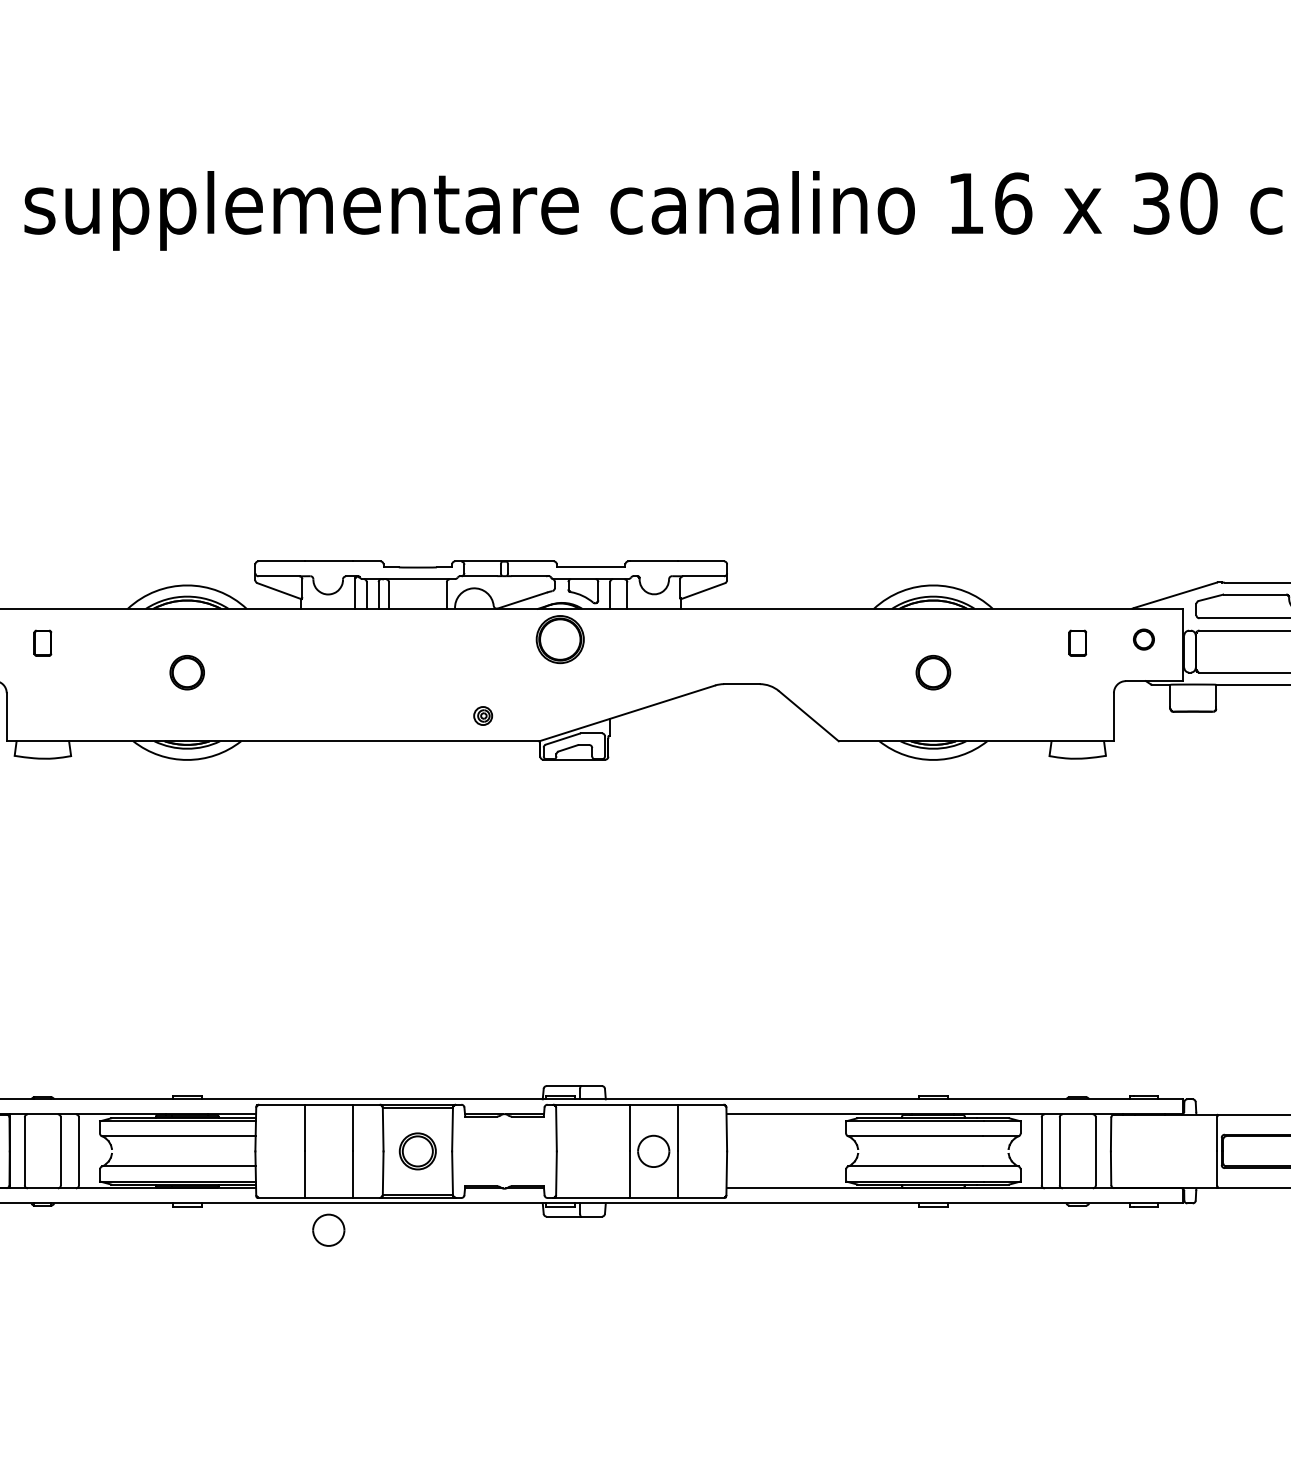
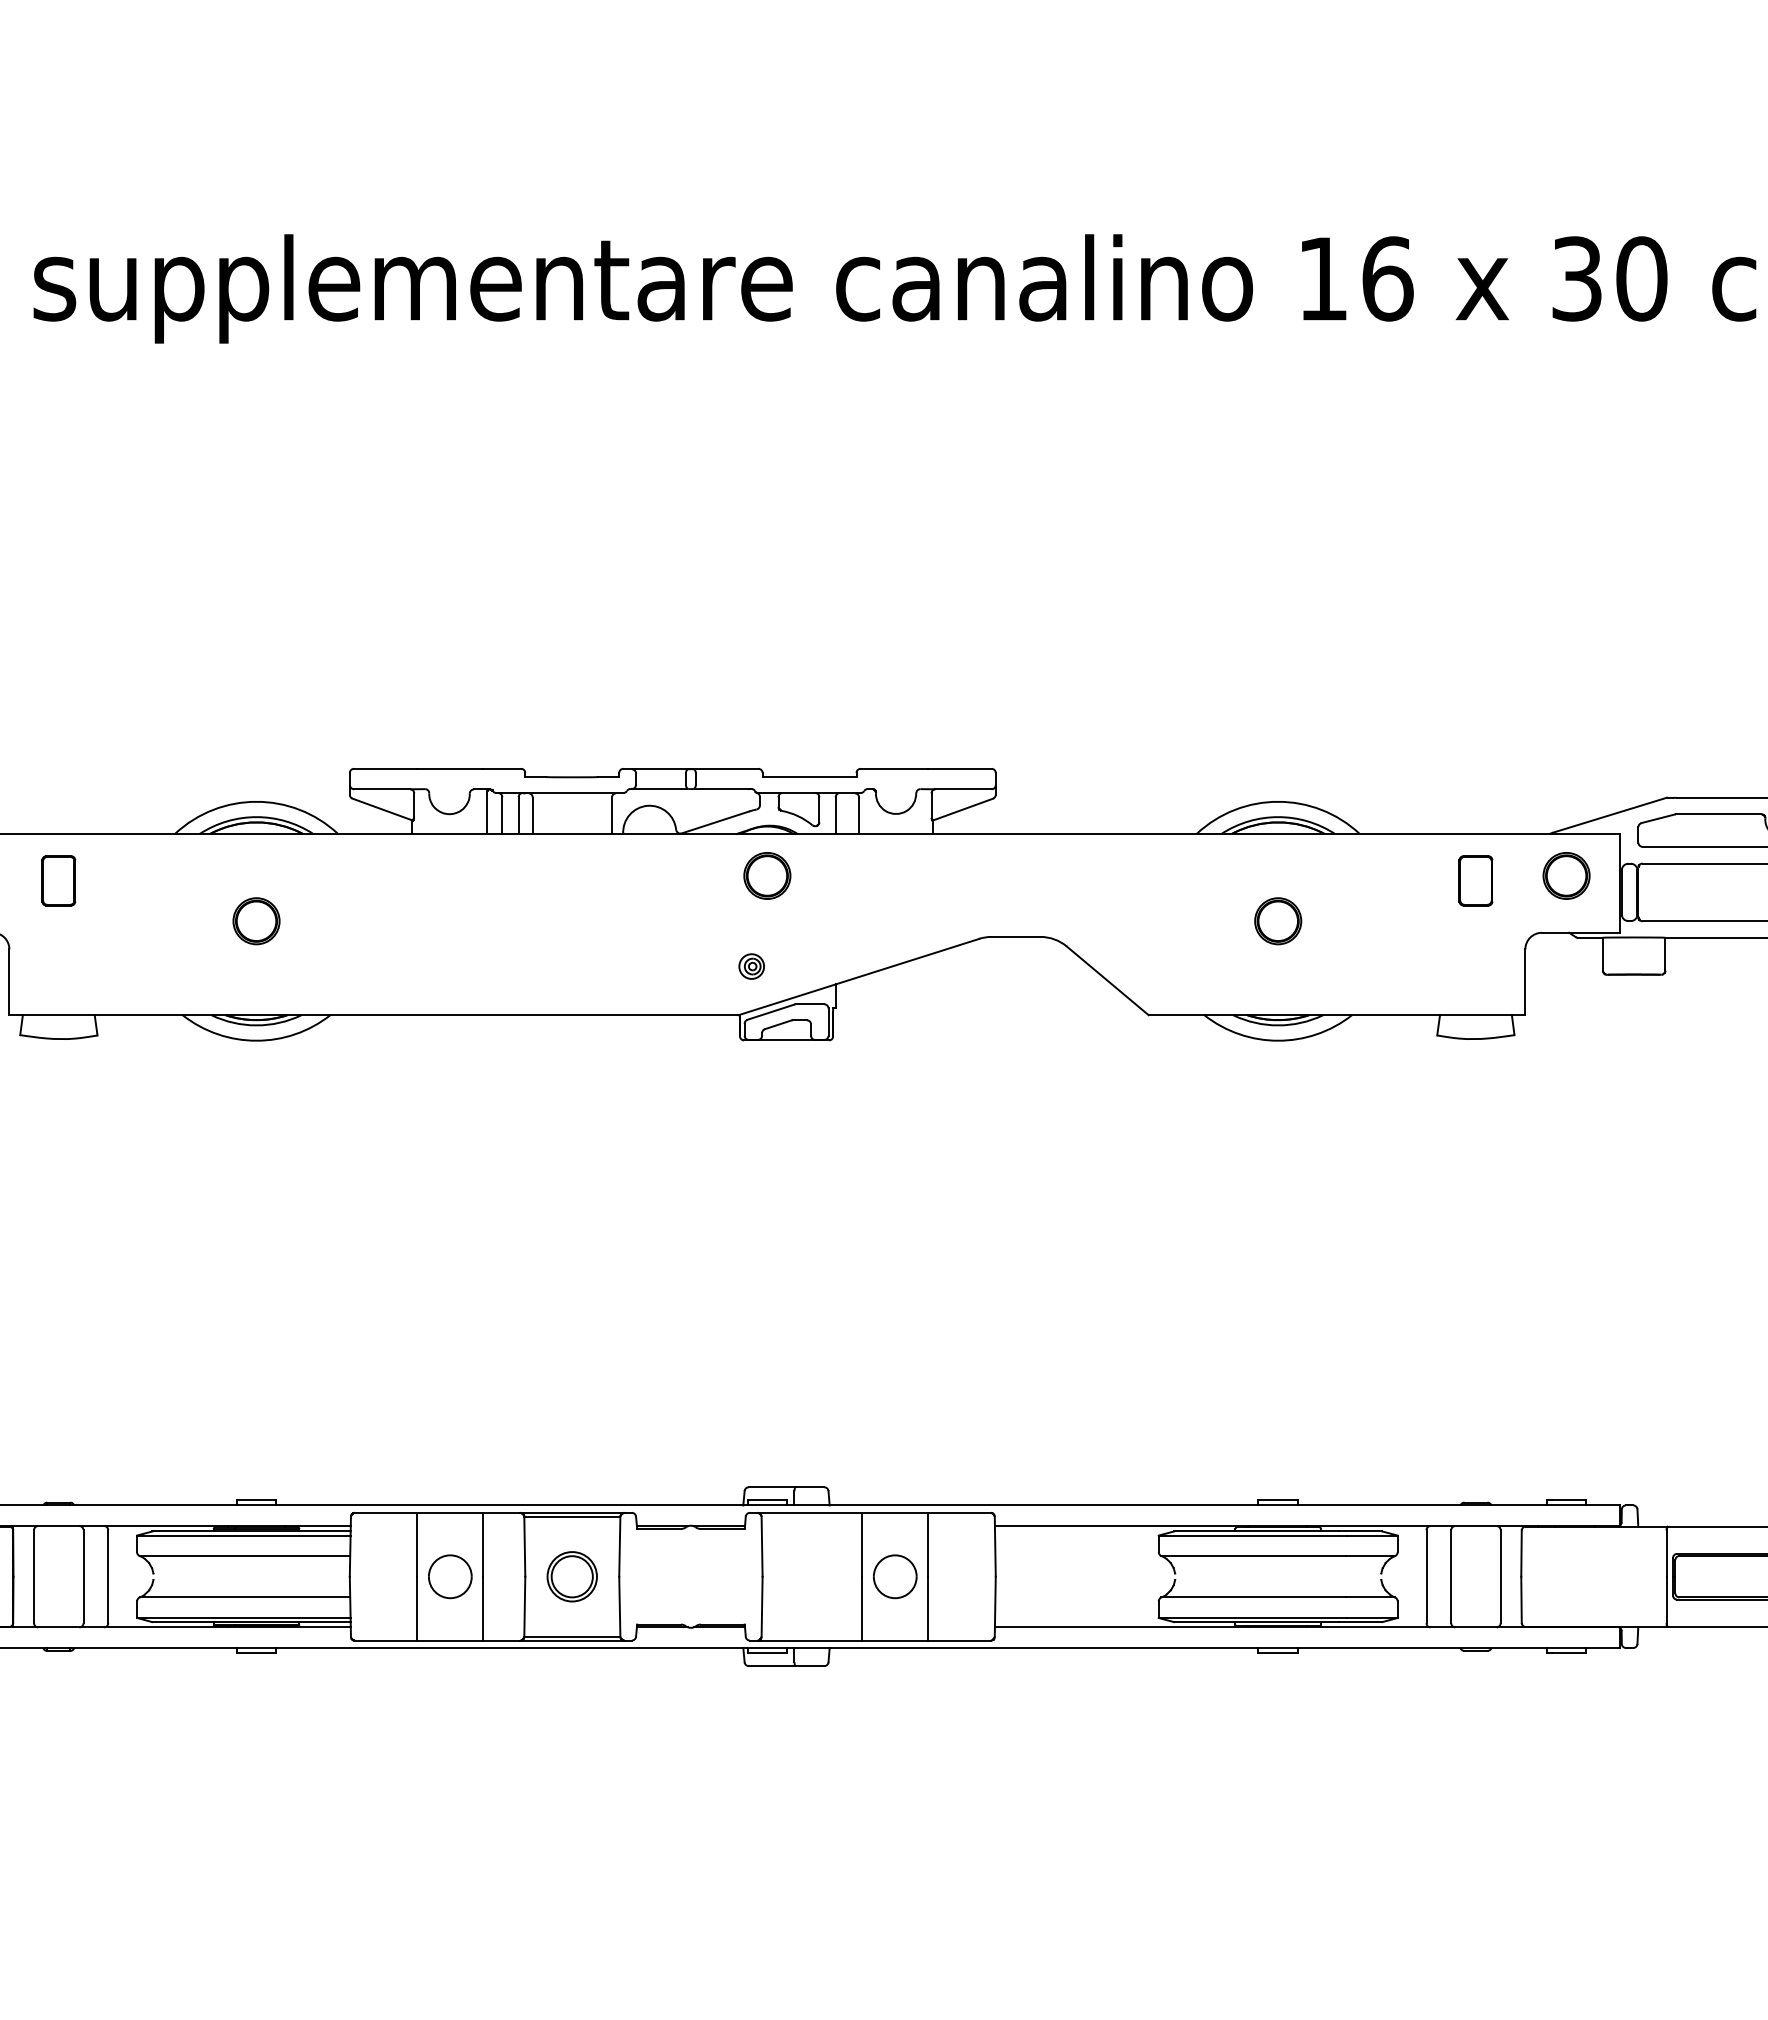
part: (560, 639) -> (767, 875), size x0.71
part: (1143, 639) -> (1566, 875), size x1.67
part: (42, 642) -> (58, 880), size x1.43
part: (1077, 642) -> (1475, 880), size x1.43
part: (483, 715) -> (751, 966), moved
part: (328, 1230) -> (450, 1576), moved

